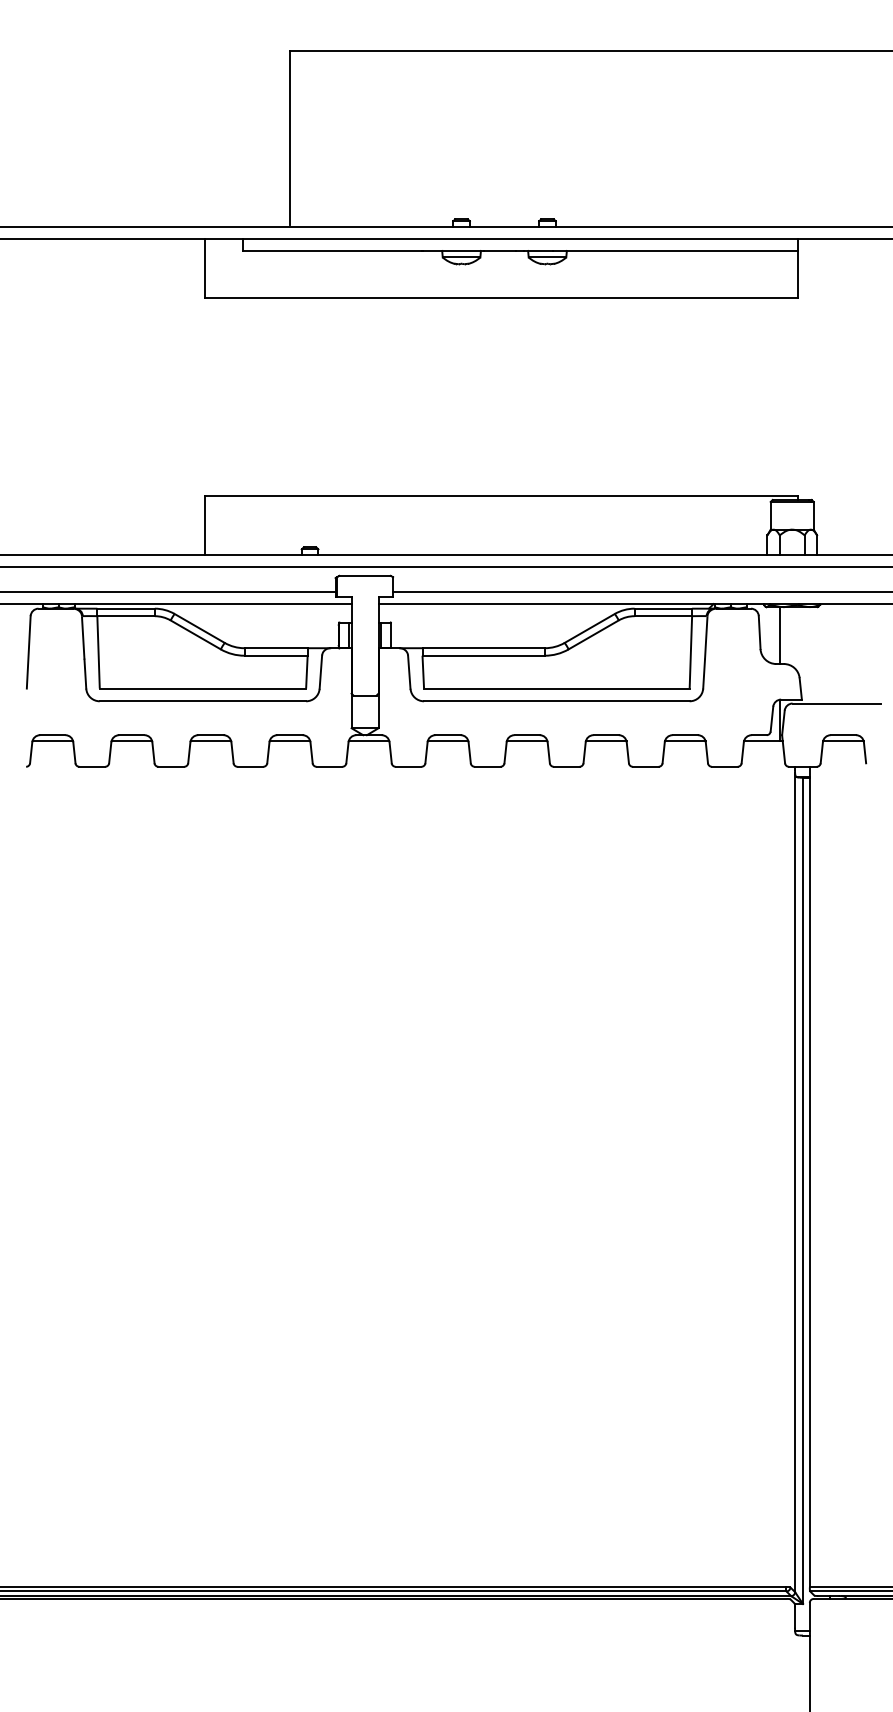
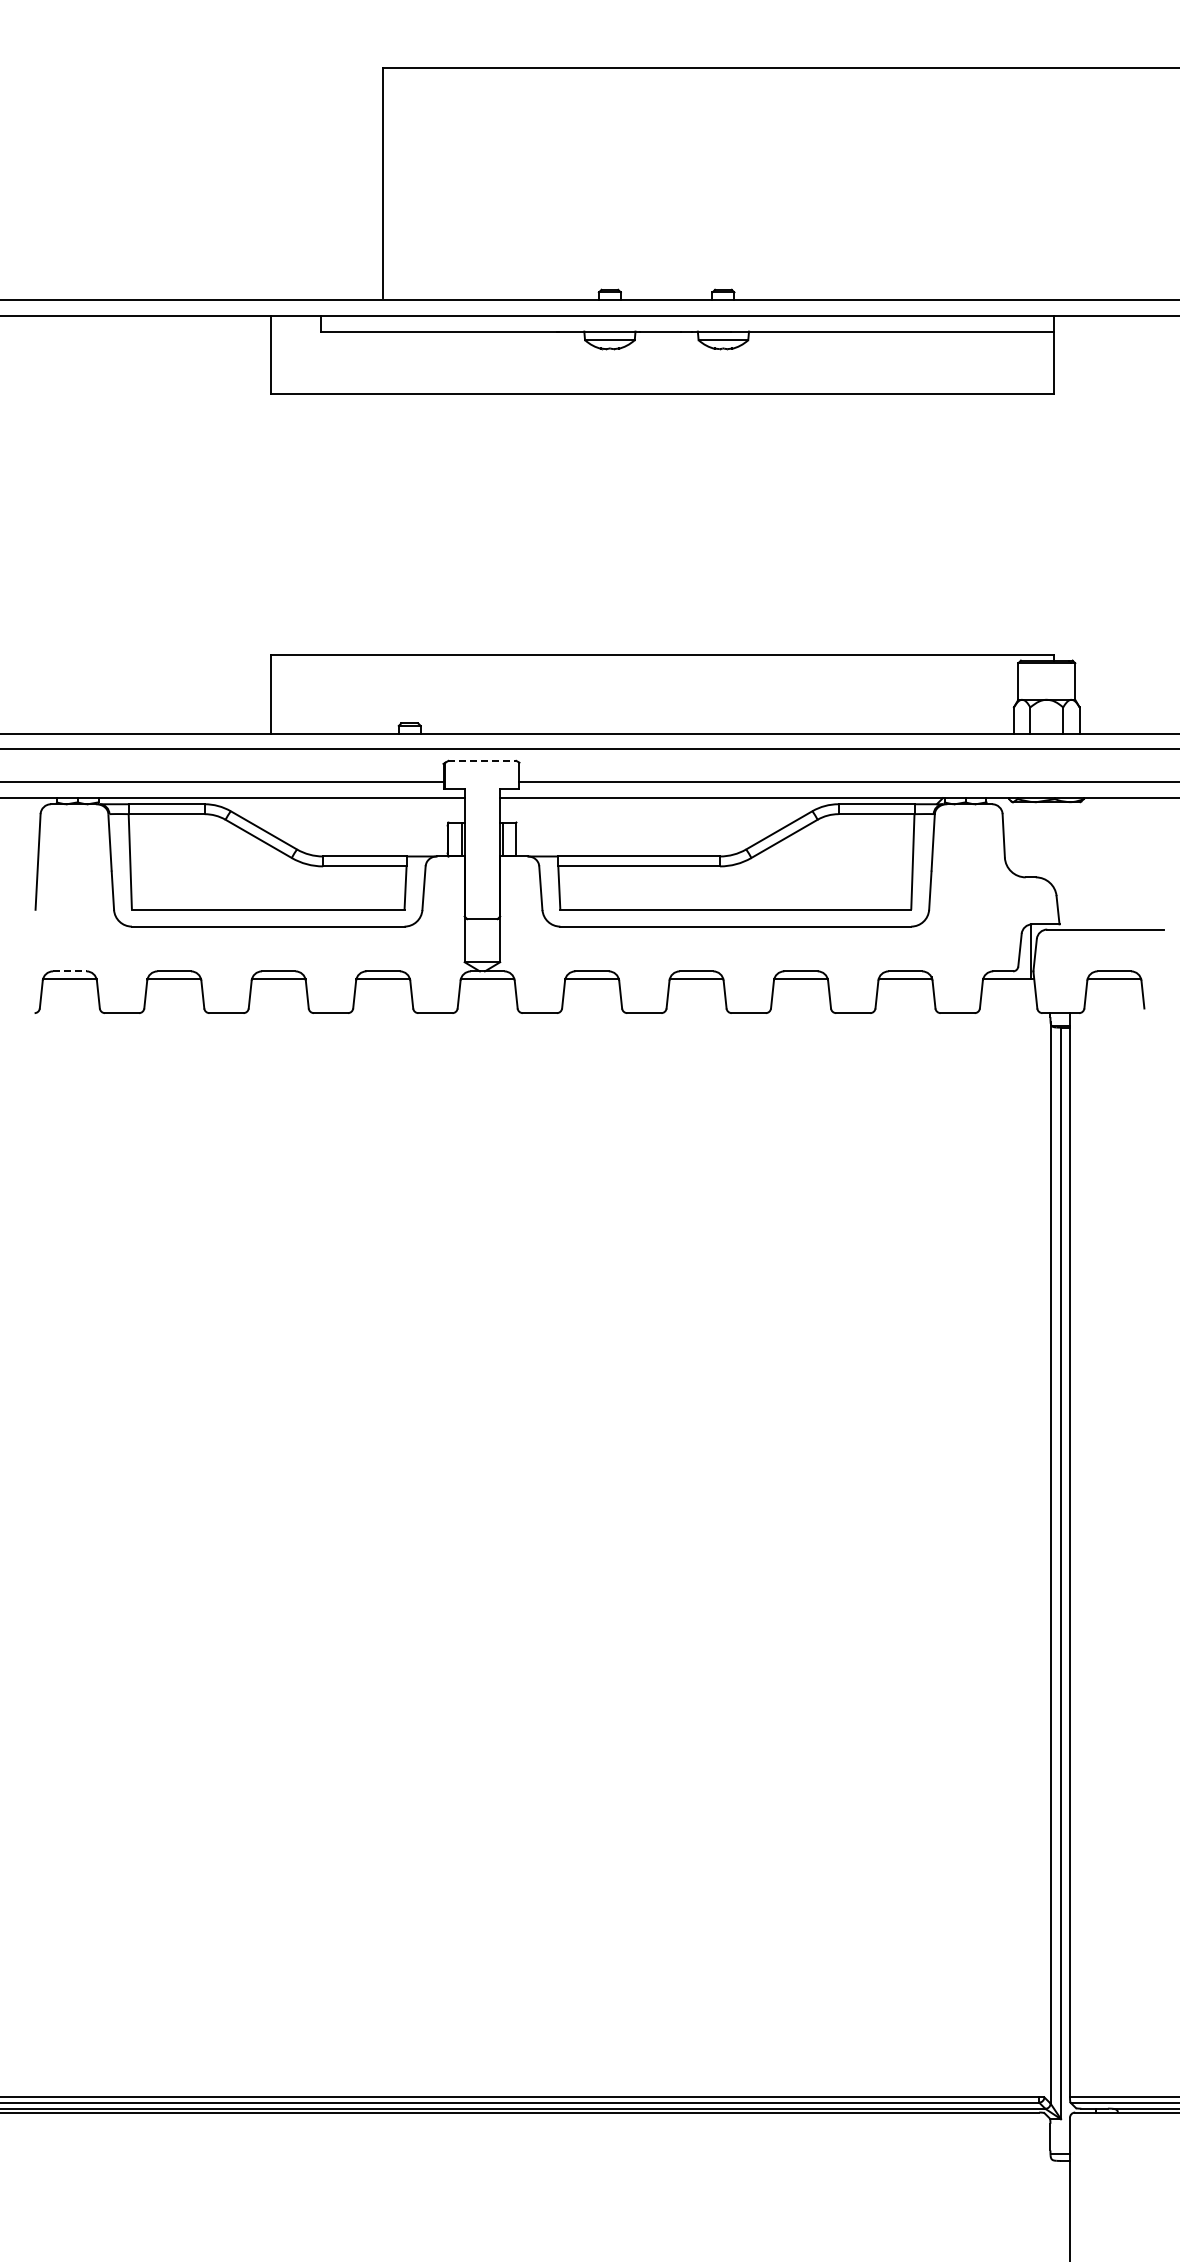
line: (365, 575) -> (482, 760), solid -> dashed
line: (779, 635) -> (1030, 839), removed
line: (52, 735) -> (69, 971), solid -> dashed

